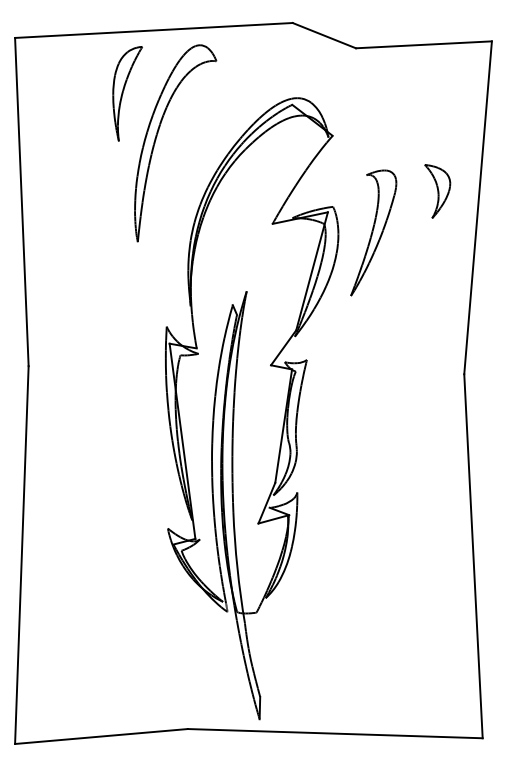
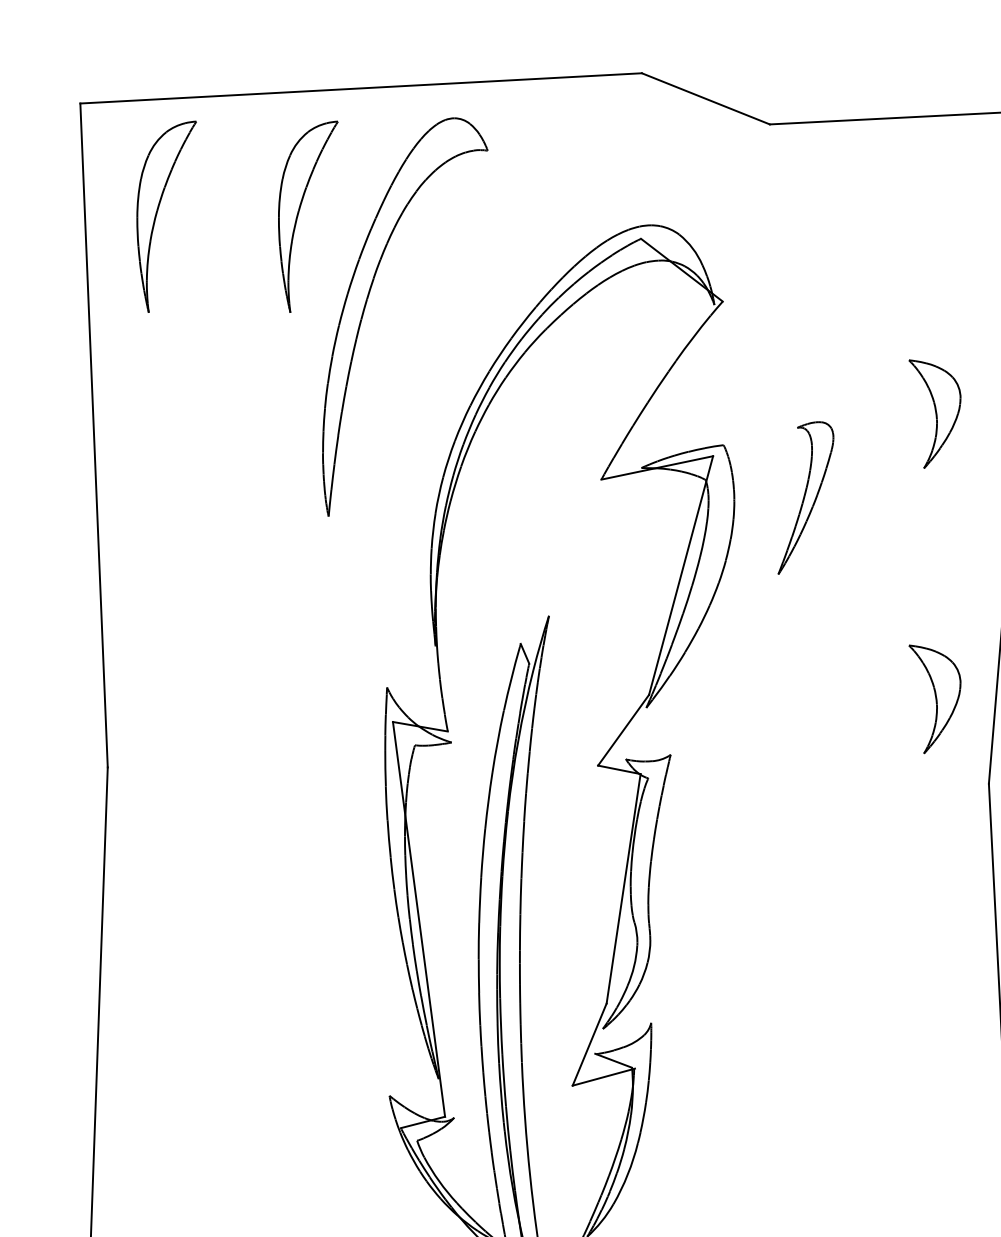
part: (57, 93) -> (166, 215), added
part: (373, 232) -> (805, 497), size x0.6
part: (437, 332) -> (934, 699), added

